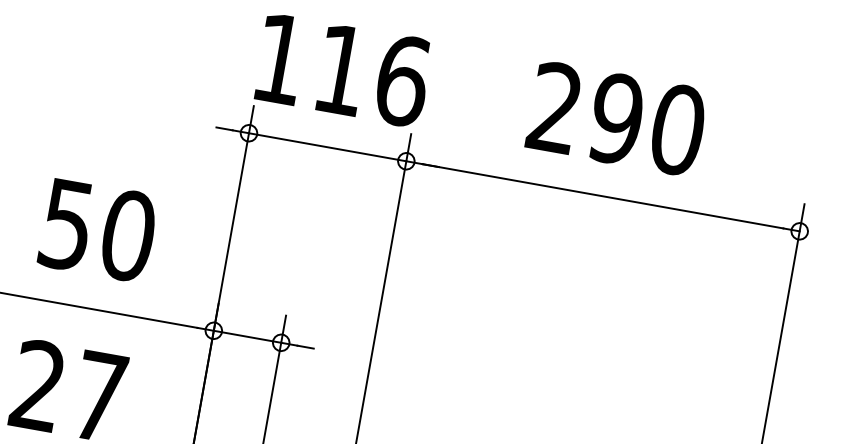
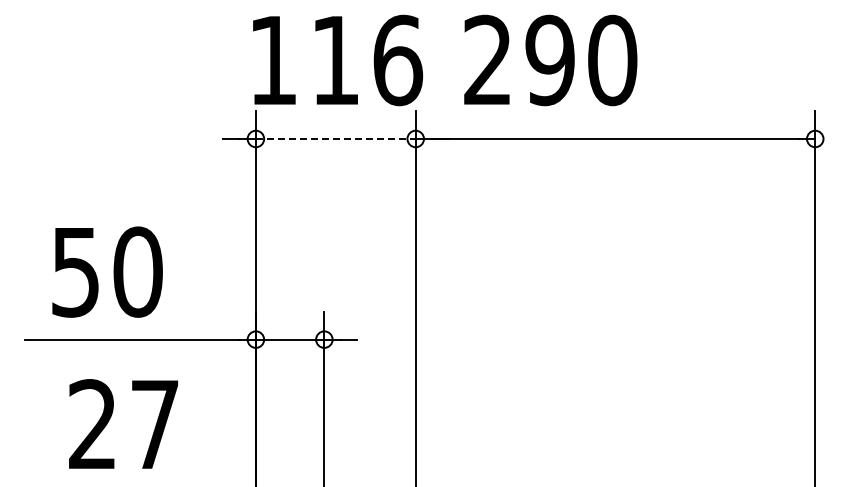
text: (616, 119) -> (550, 60), moved
line: (327, 146) -> (335, 138), solid -> dashed
text: (98, 229) -> (107, 271), moved

